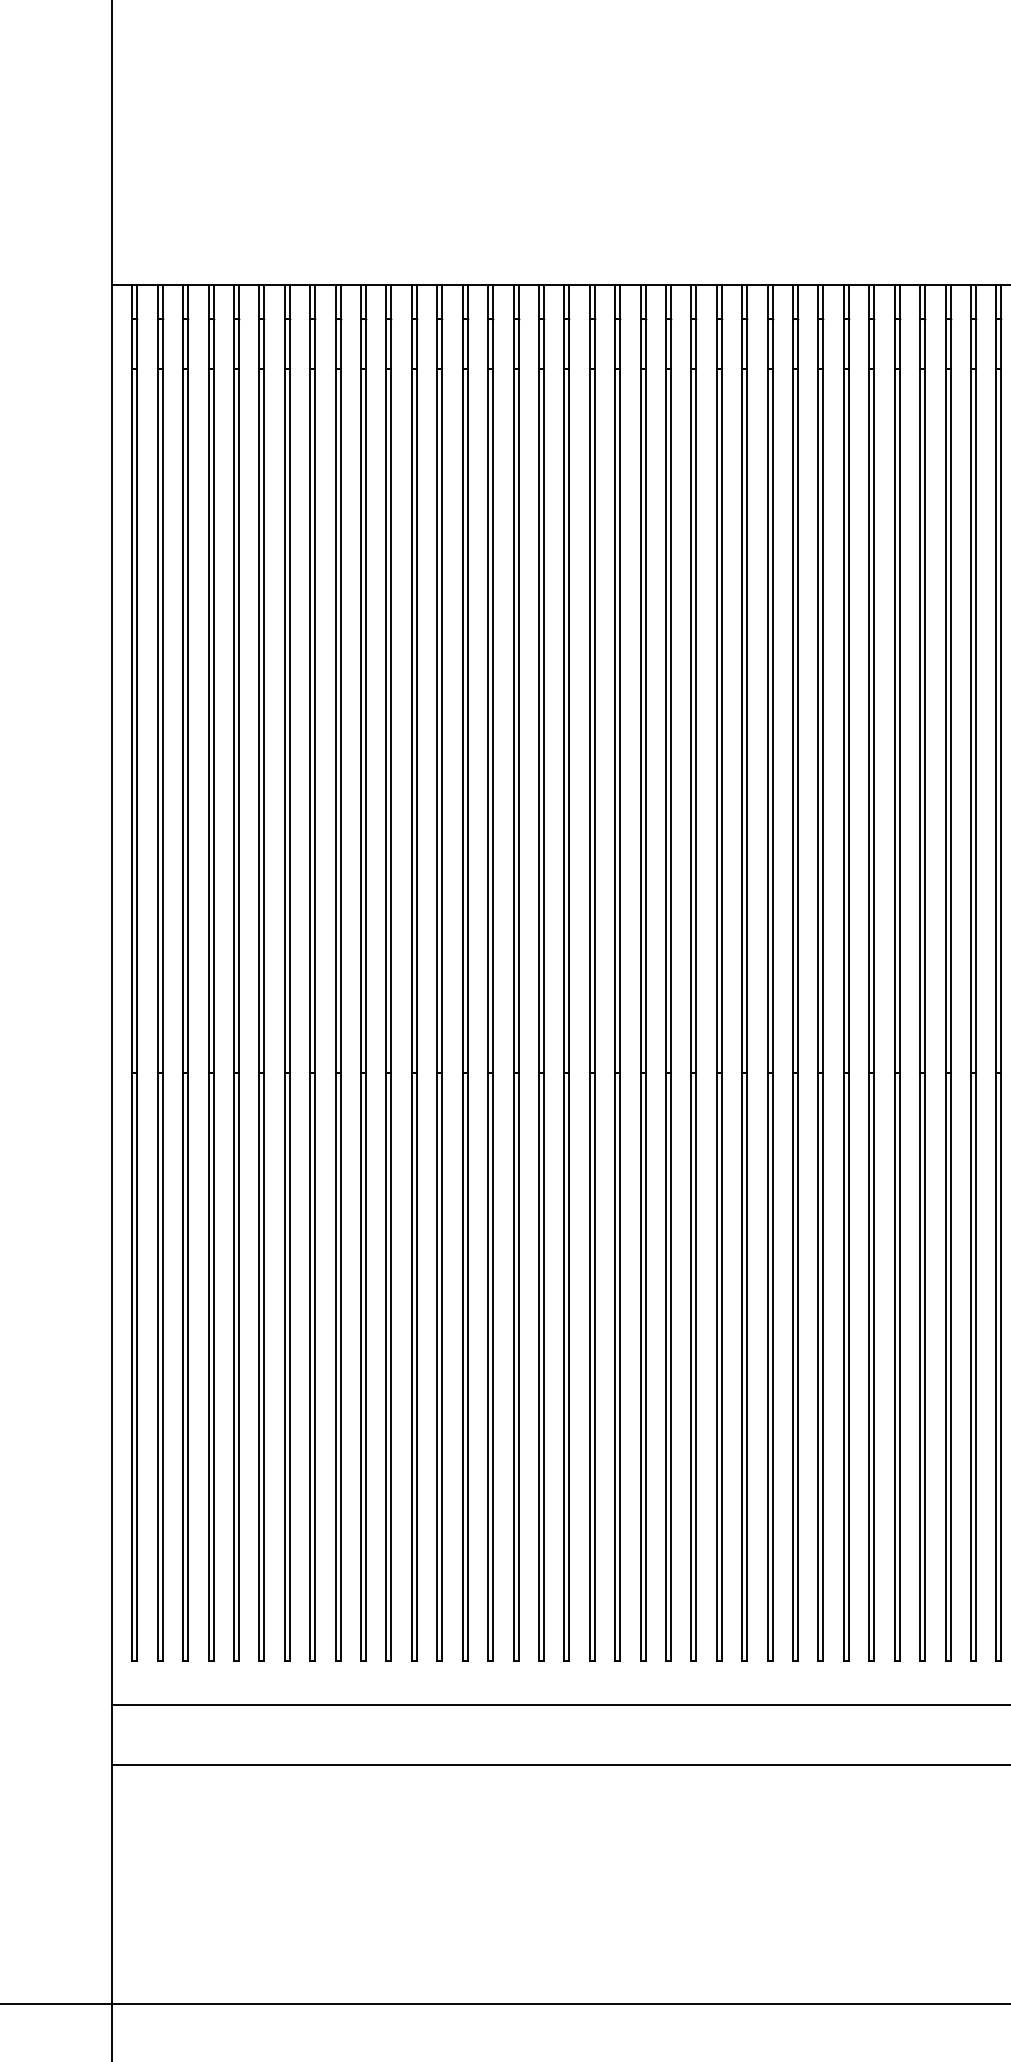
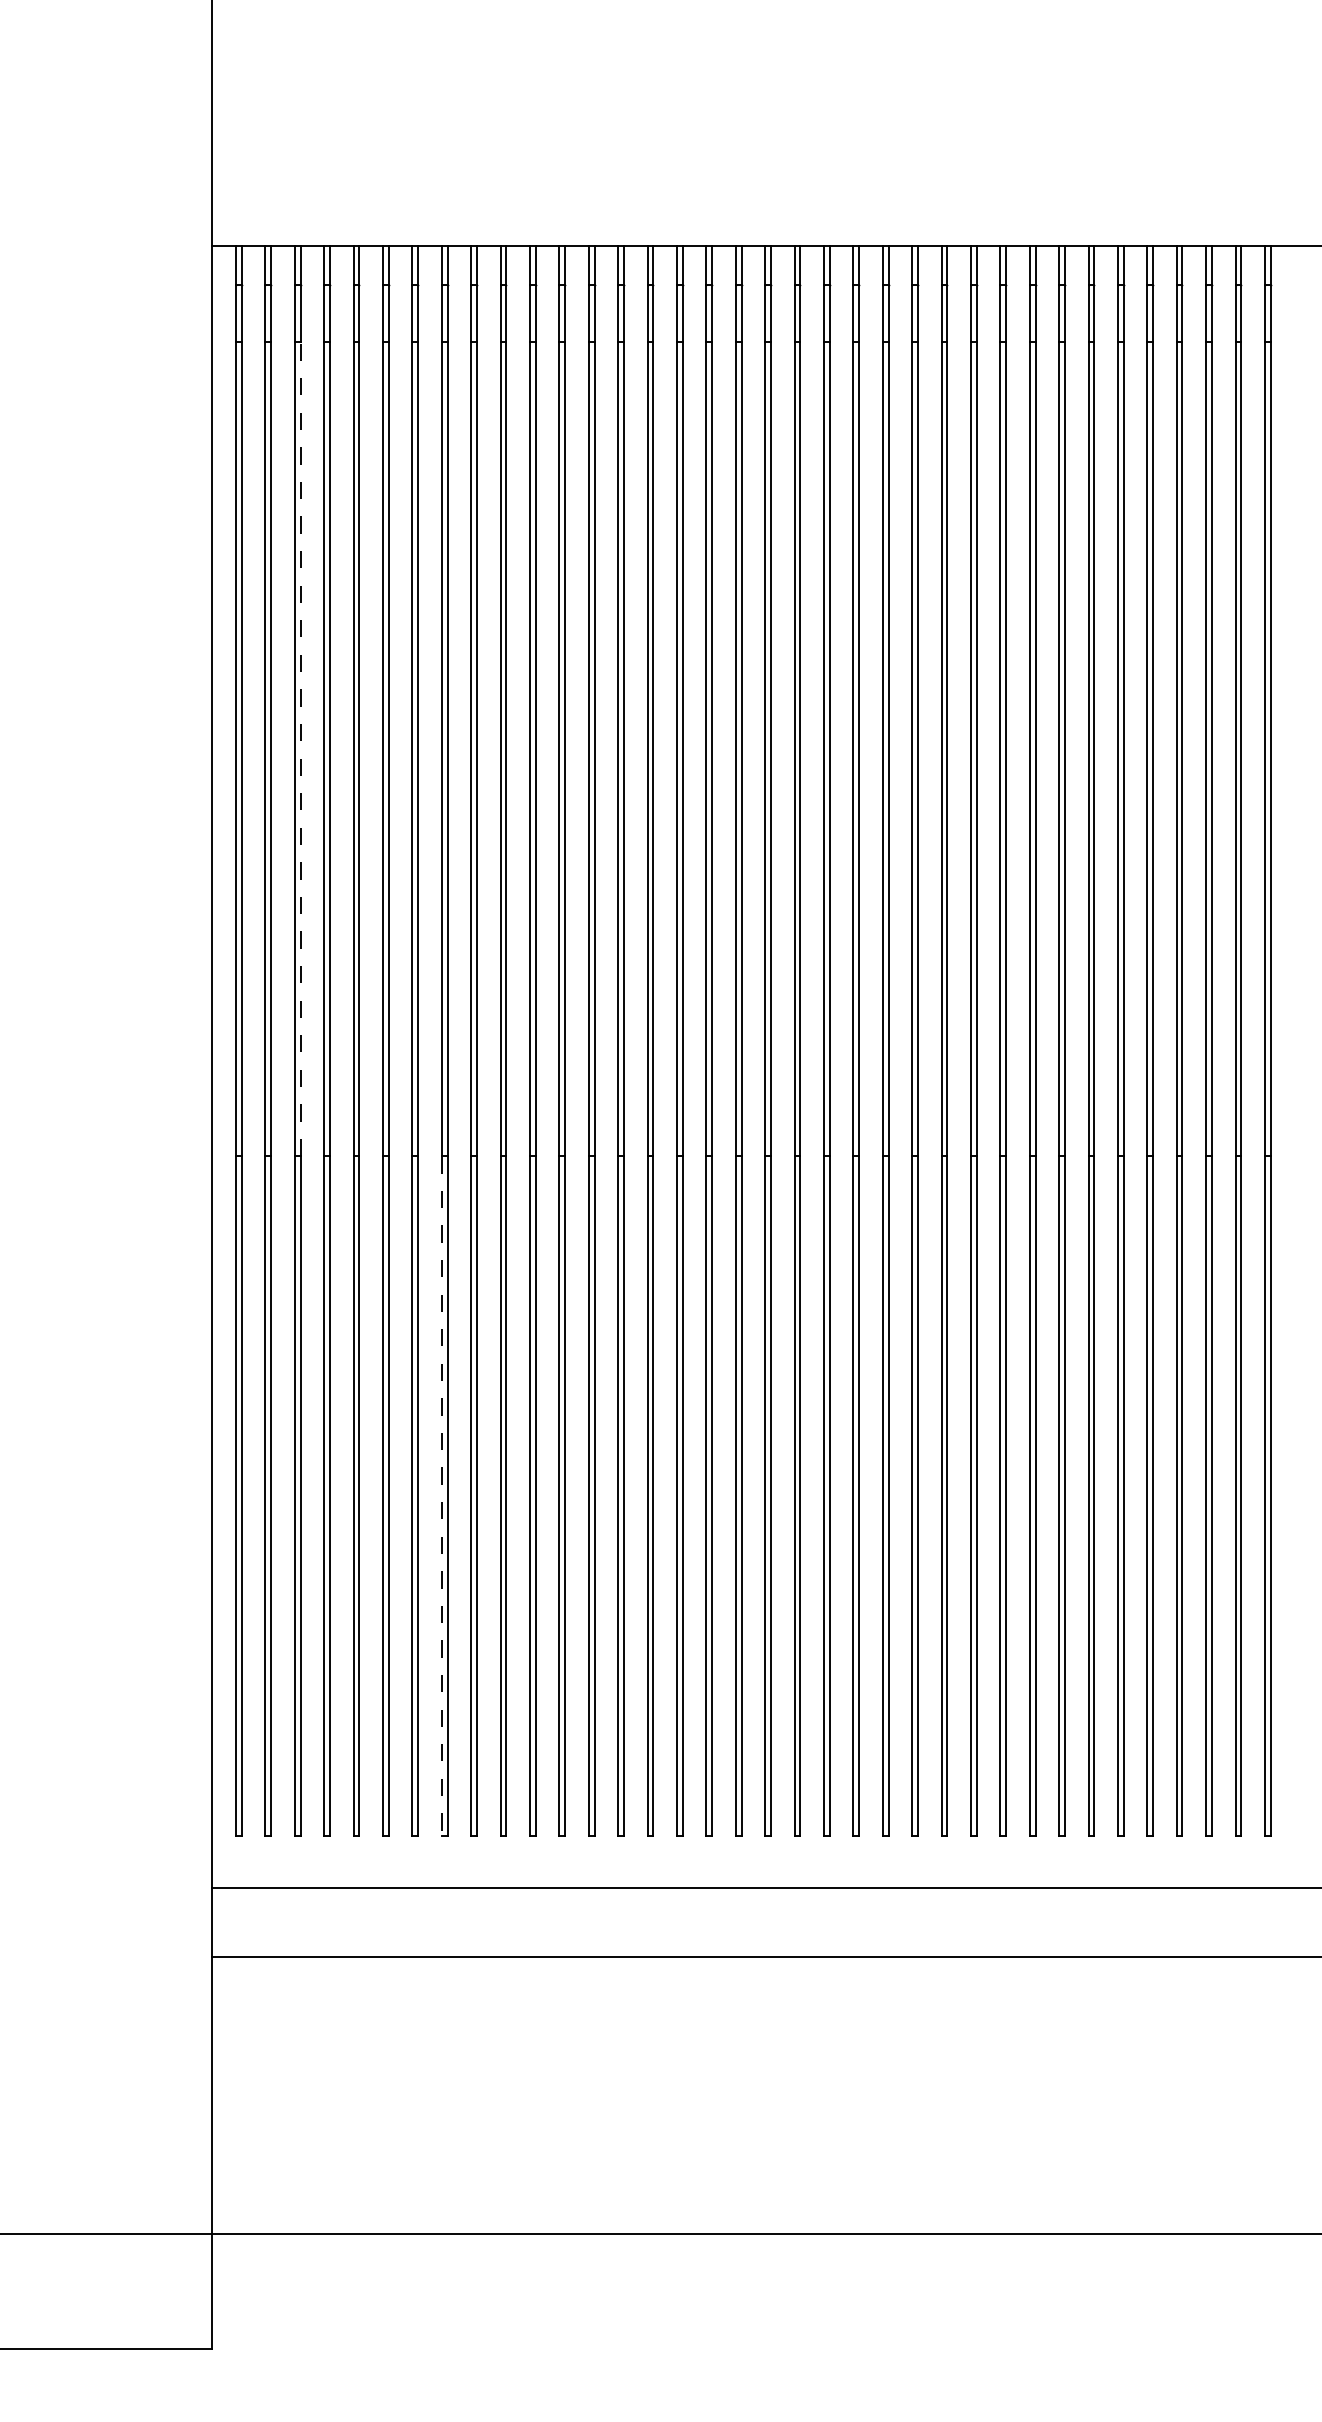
line: (188, 720) -> (300, 749), solid -> dashed
line: (309, 1366) -> (441, 1496), solid -> dashed

